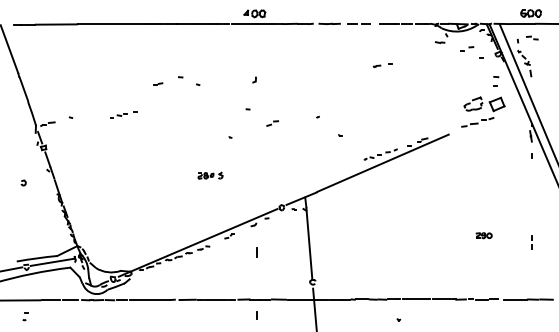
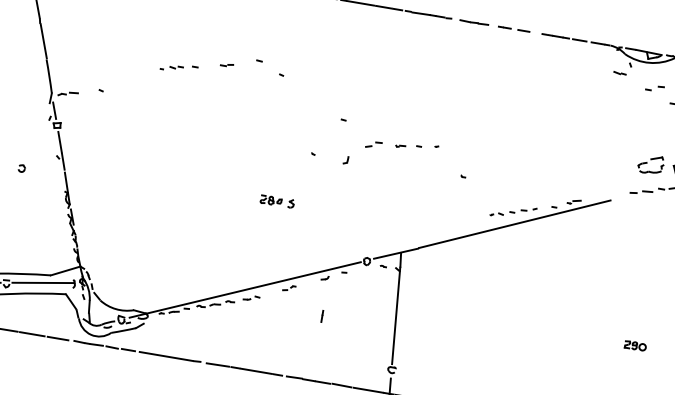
part: (382, 65) -> (408, 146), moved
part: (254, 79) -> (345, 159), moved
part: (123, 114) -> (178, 67), moved

